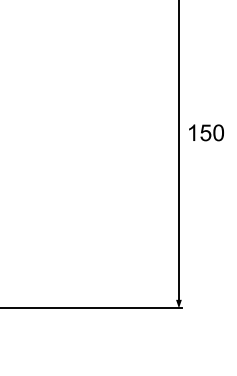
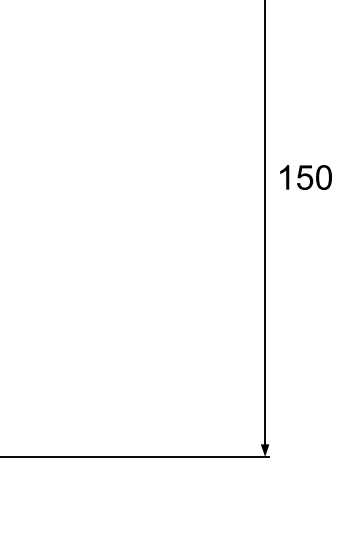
part: (206, 132) -> (305, 176), moved

